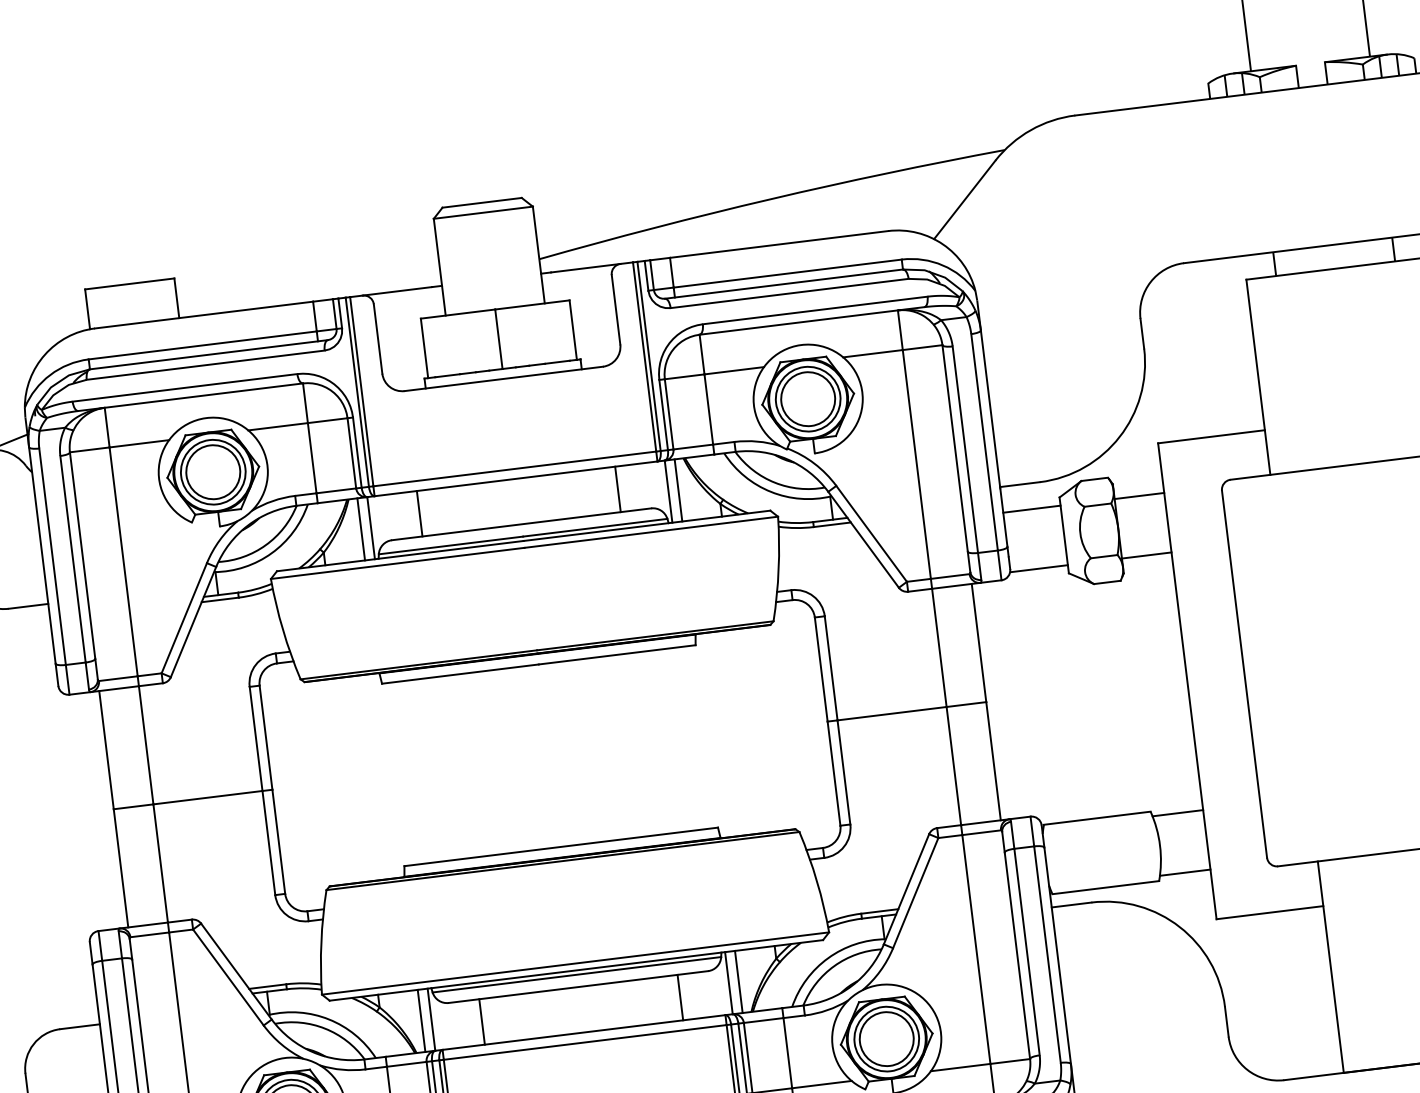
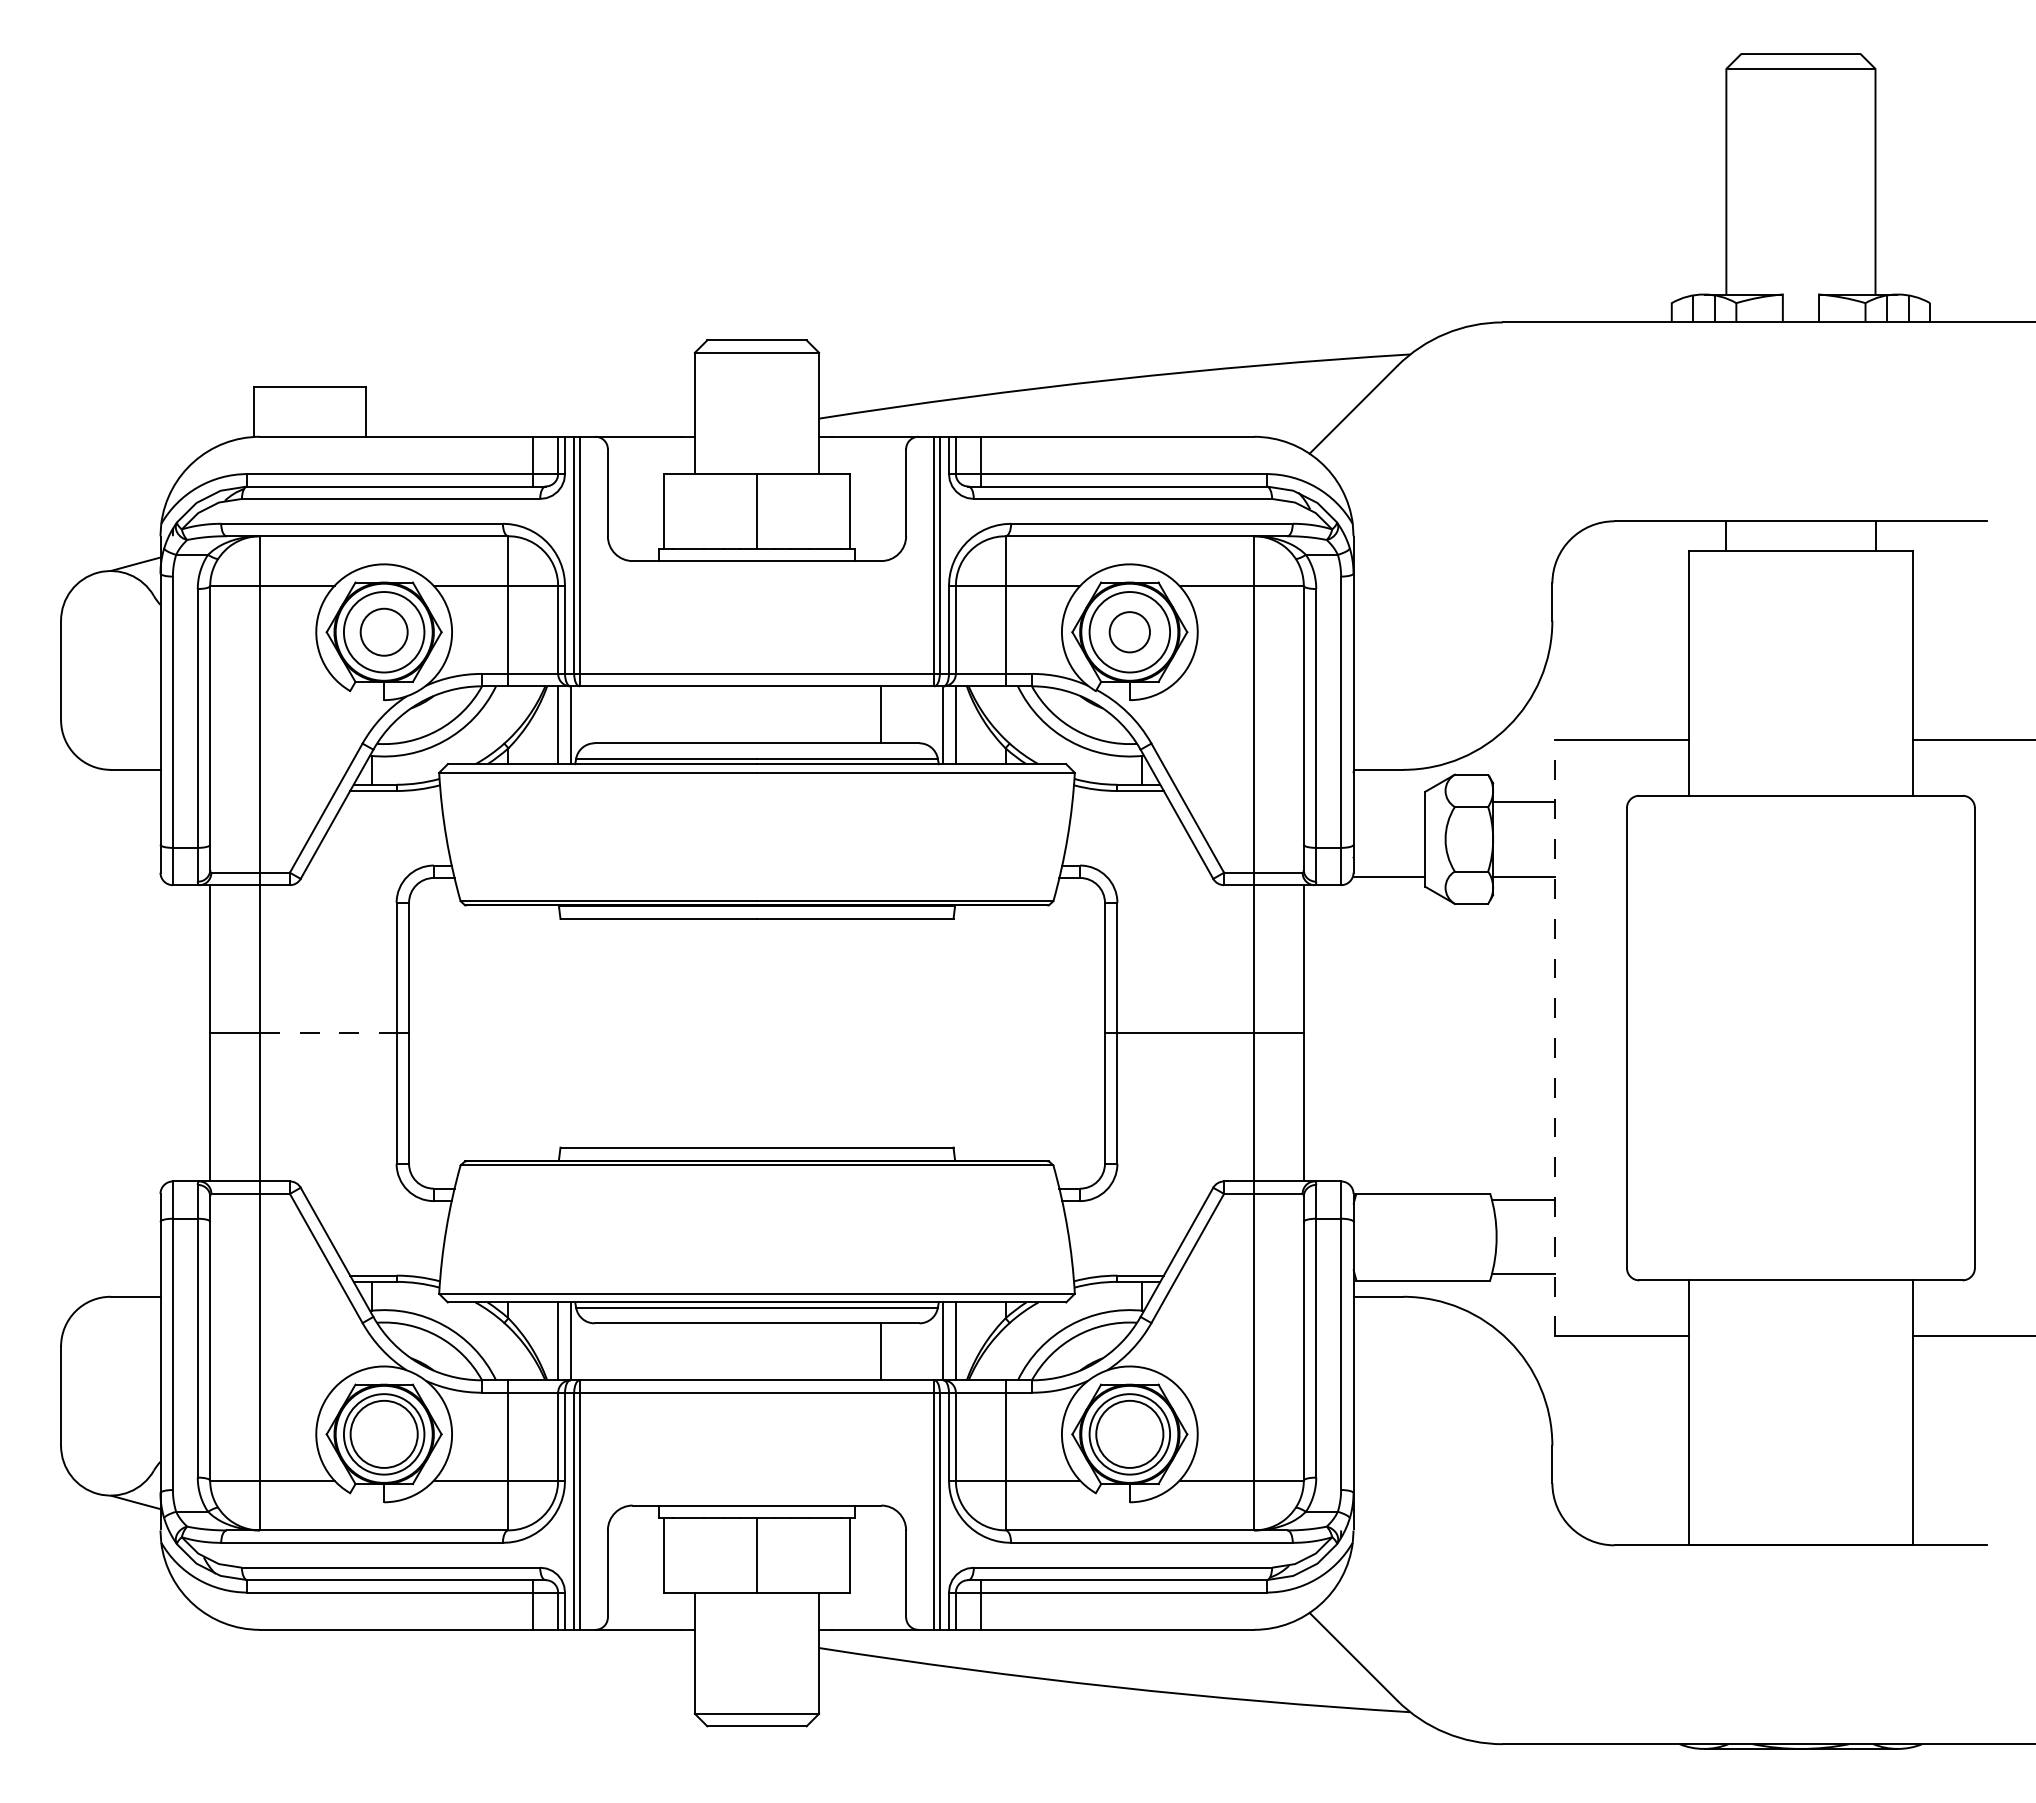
circle: (807, 398) -> (1129, 631), size x0.6
circle: (212, 471) -> (383, 631), size x0.7
line: (1032, 509) -> (1389, 802), removed
line: (419, 513) -> (632, 714), removed
line: (1187, 680) -> (1555, 1037), solid -> dashed
line: (208, 797) -> (328, 1033), solid -> dashed
line: (481, 1021) -> (632, 1351), removed

